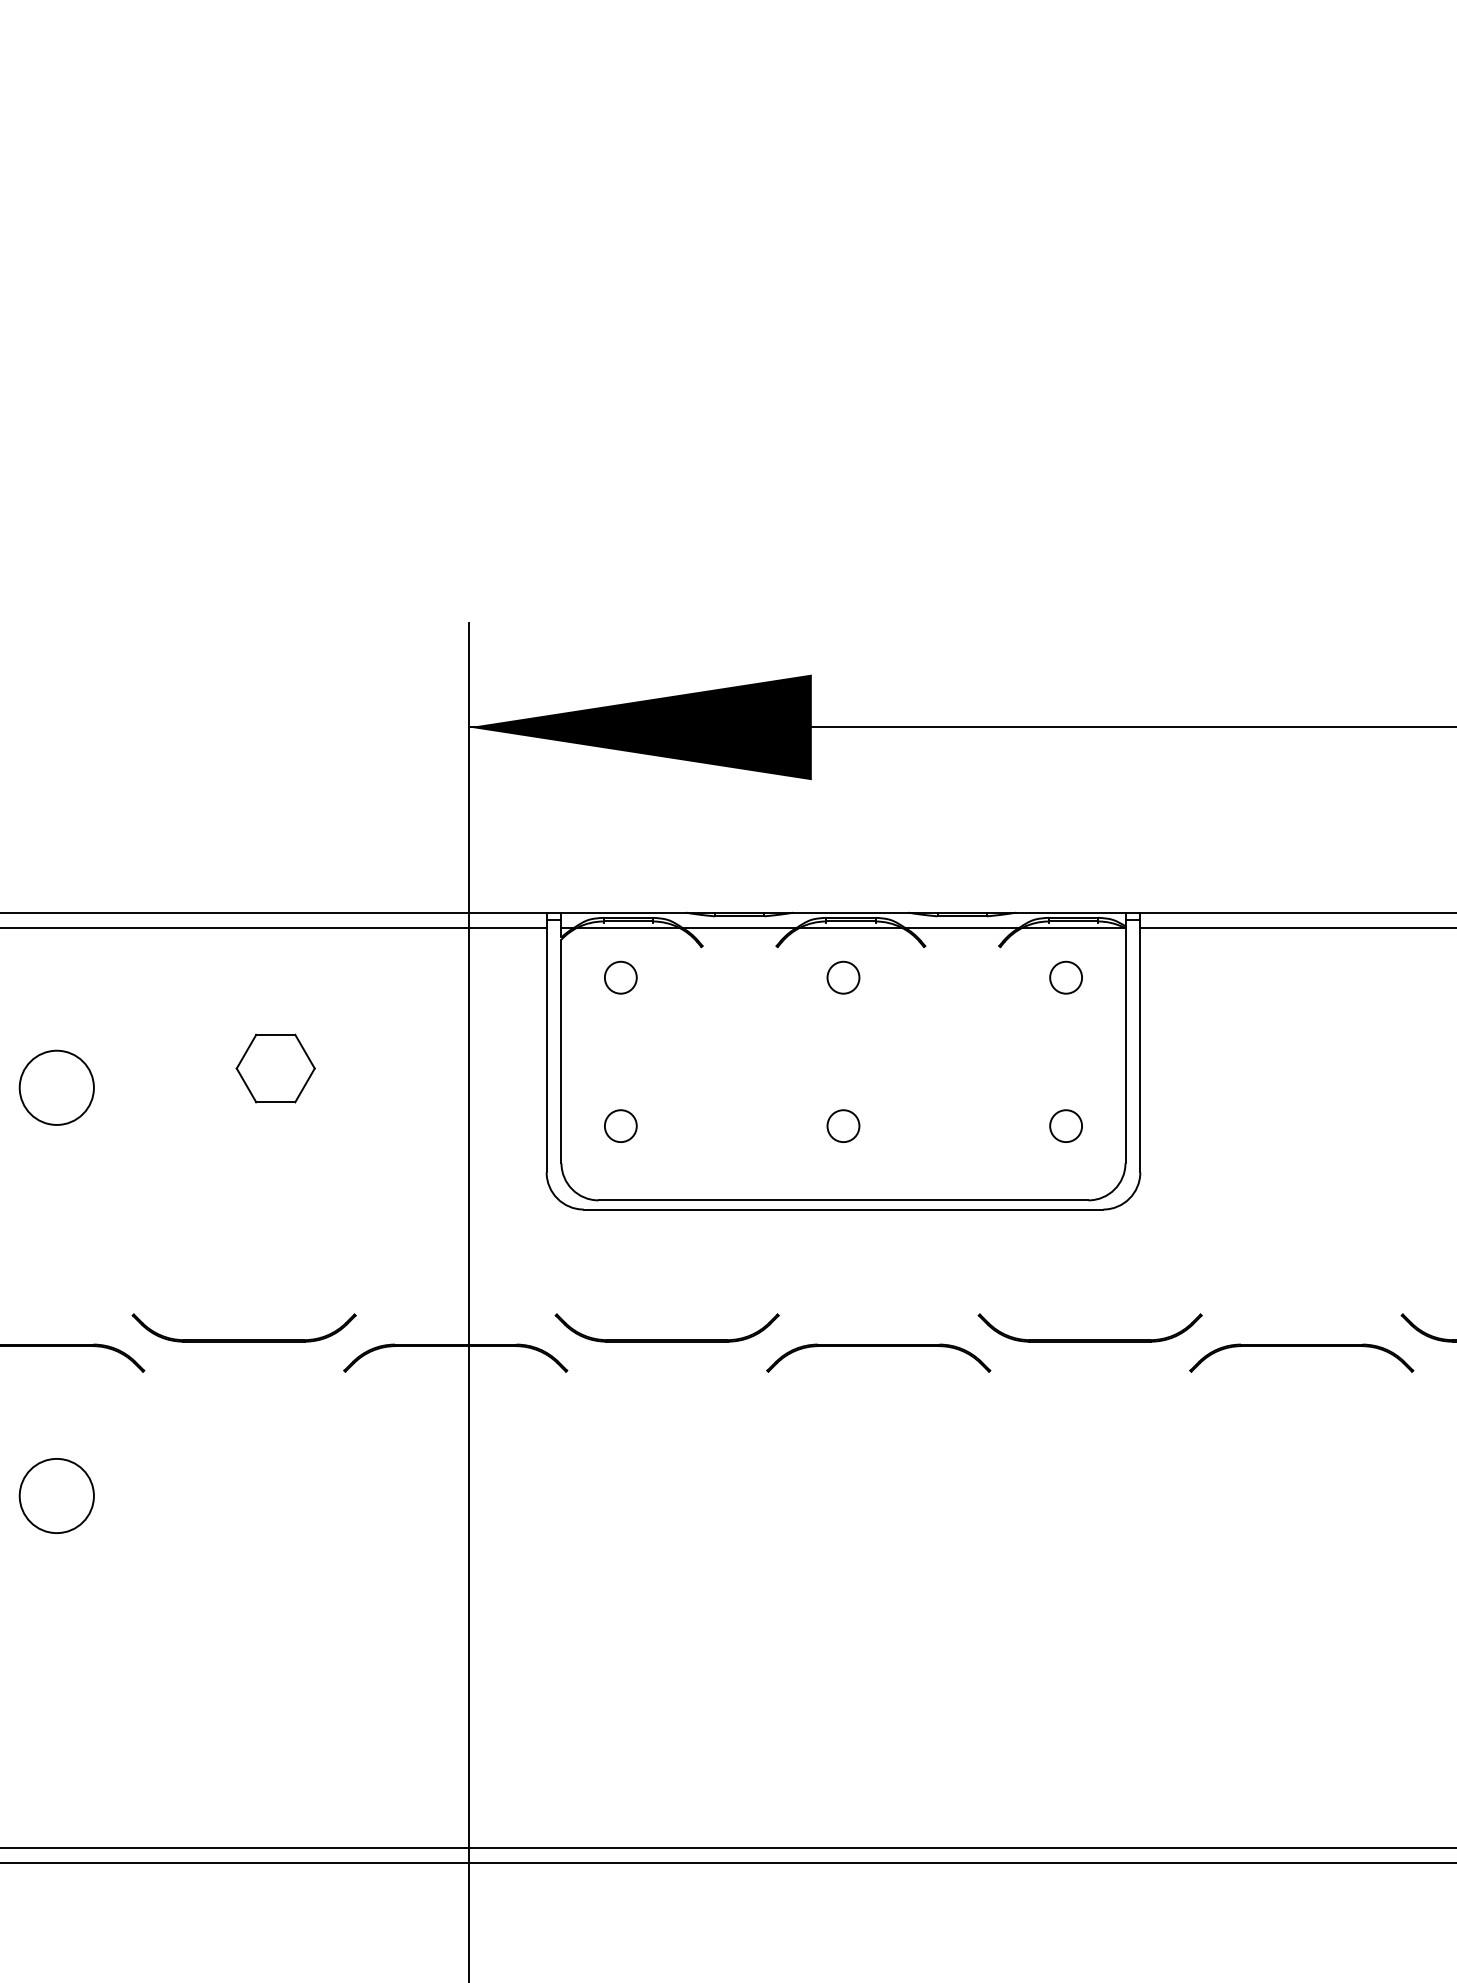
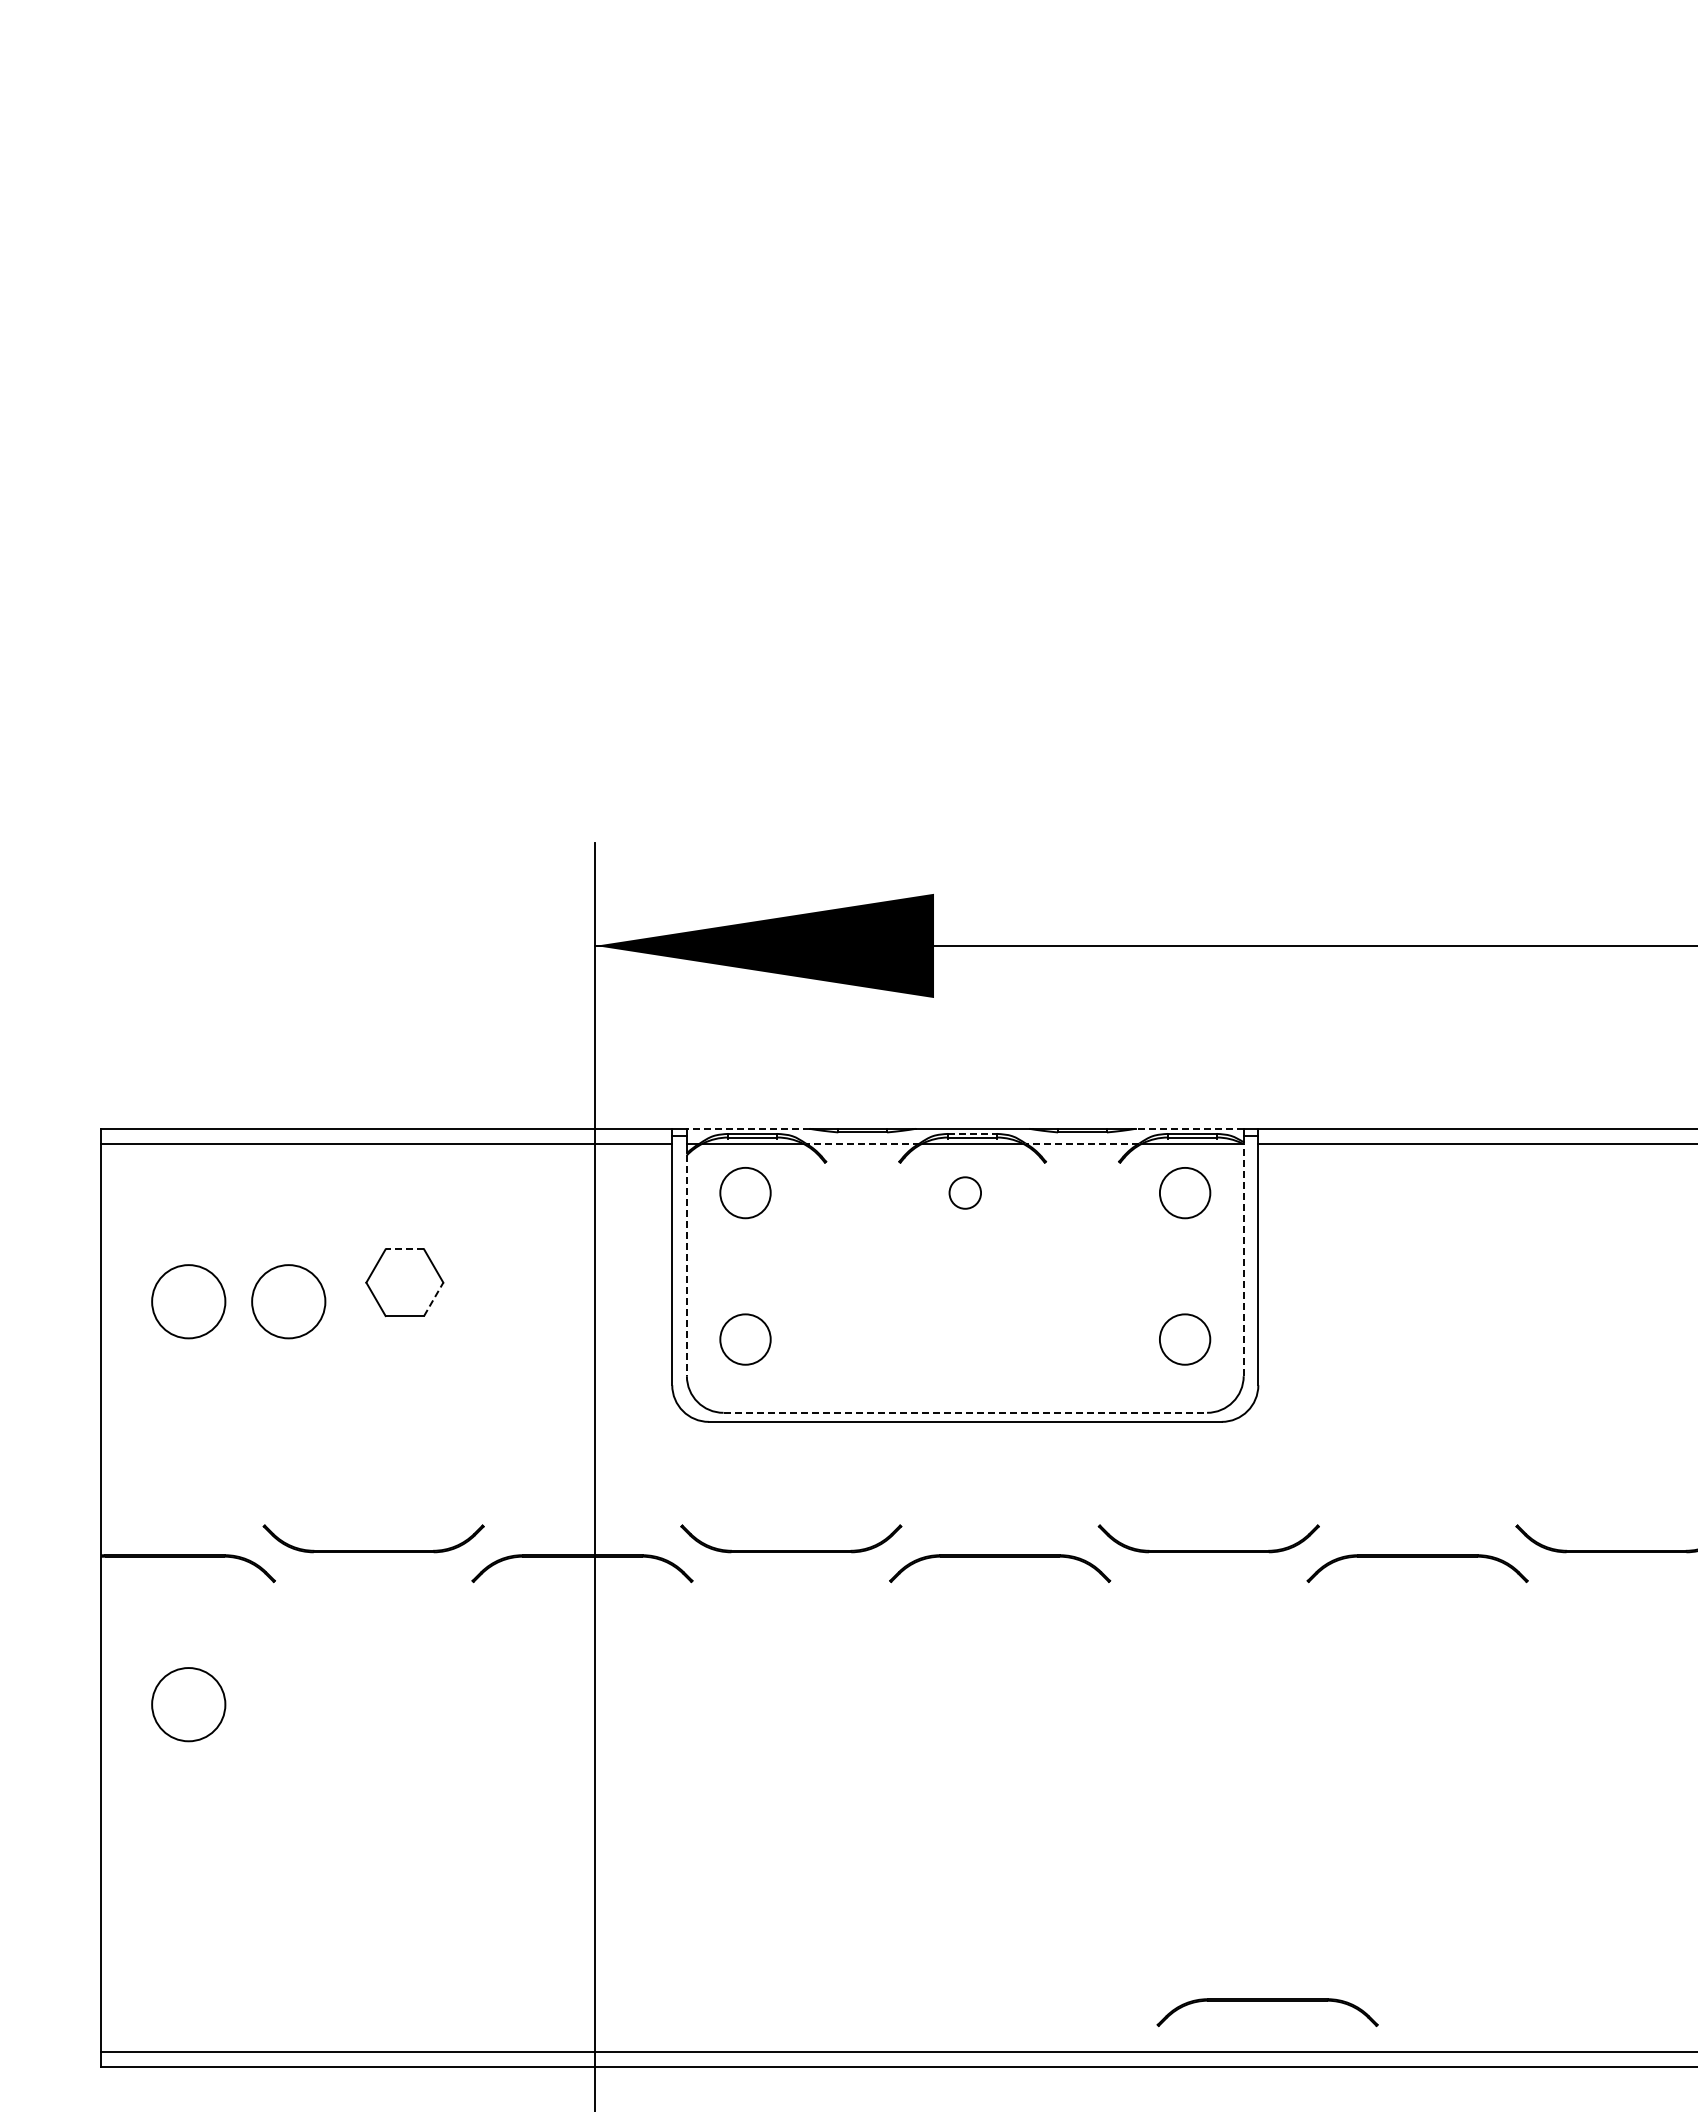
line: (622, 912) -> (747, 1128), solid -> dashed
line: (1070, 912) -> (1189, 1128), solid -> dashed
line: (851, 917) -> (973, 1133), solid -> dashed
line: (739, 927) -> (862, 1143), solid -> dashed
line: (962, 927) -> (1082, 1143), solid -> dashed
circle: (620, 977) -> (745, 1192), size x1.6
circle: (1065, 977) -> (1184, 1192), size x1.6
line: (275, 1034) -> (404, 1249), solid -> dashed
line: (1125, 1046) -> (1243, 1260), solid -> dashed
line: (561, 1052) -> (686, 1266), solid -> dashed
line: (304, 1084) -> (433, 1298), solid -> dashed
circle: (157, 1087) -> (288, 1301), added
circle: (620, 1126) -> (745, 1339), size x1.6
circle: (842, 1126) -> (964, 1339), removed
circle: (1065, 1126) -> (1184, 1339), size x1.6
line: (843, 1200) -> (965, 1412), solid -> dashed
part: (1149, 1796) -> (1267, 2001), added

